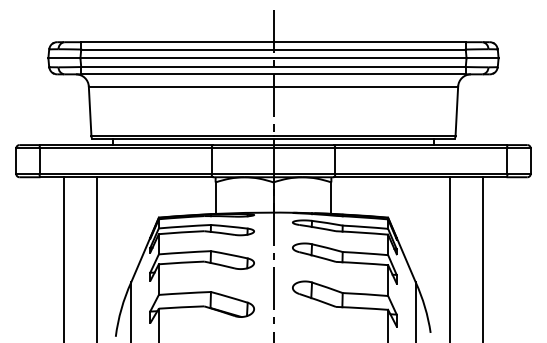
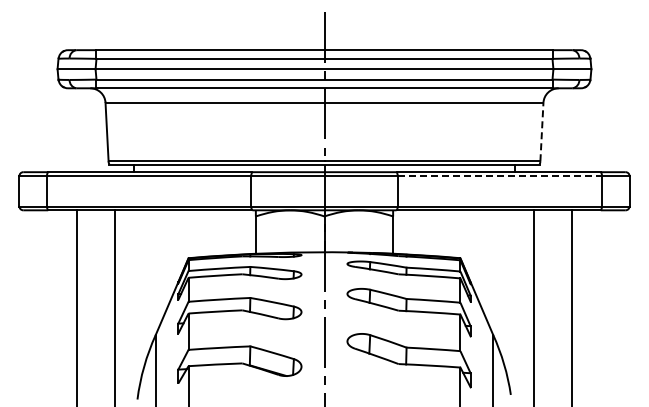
line: (456, 110) -> (541, 131), solid -> dashed
line: (421, 148) -> (500, 176), solid -> dashed

